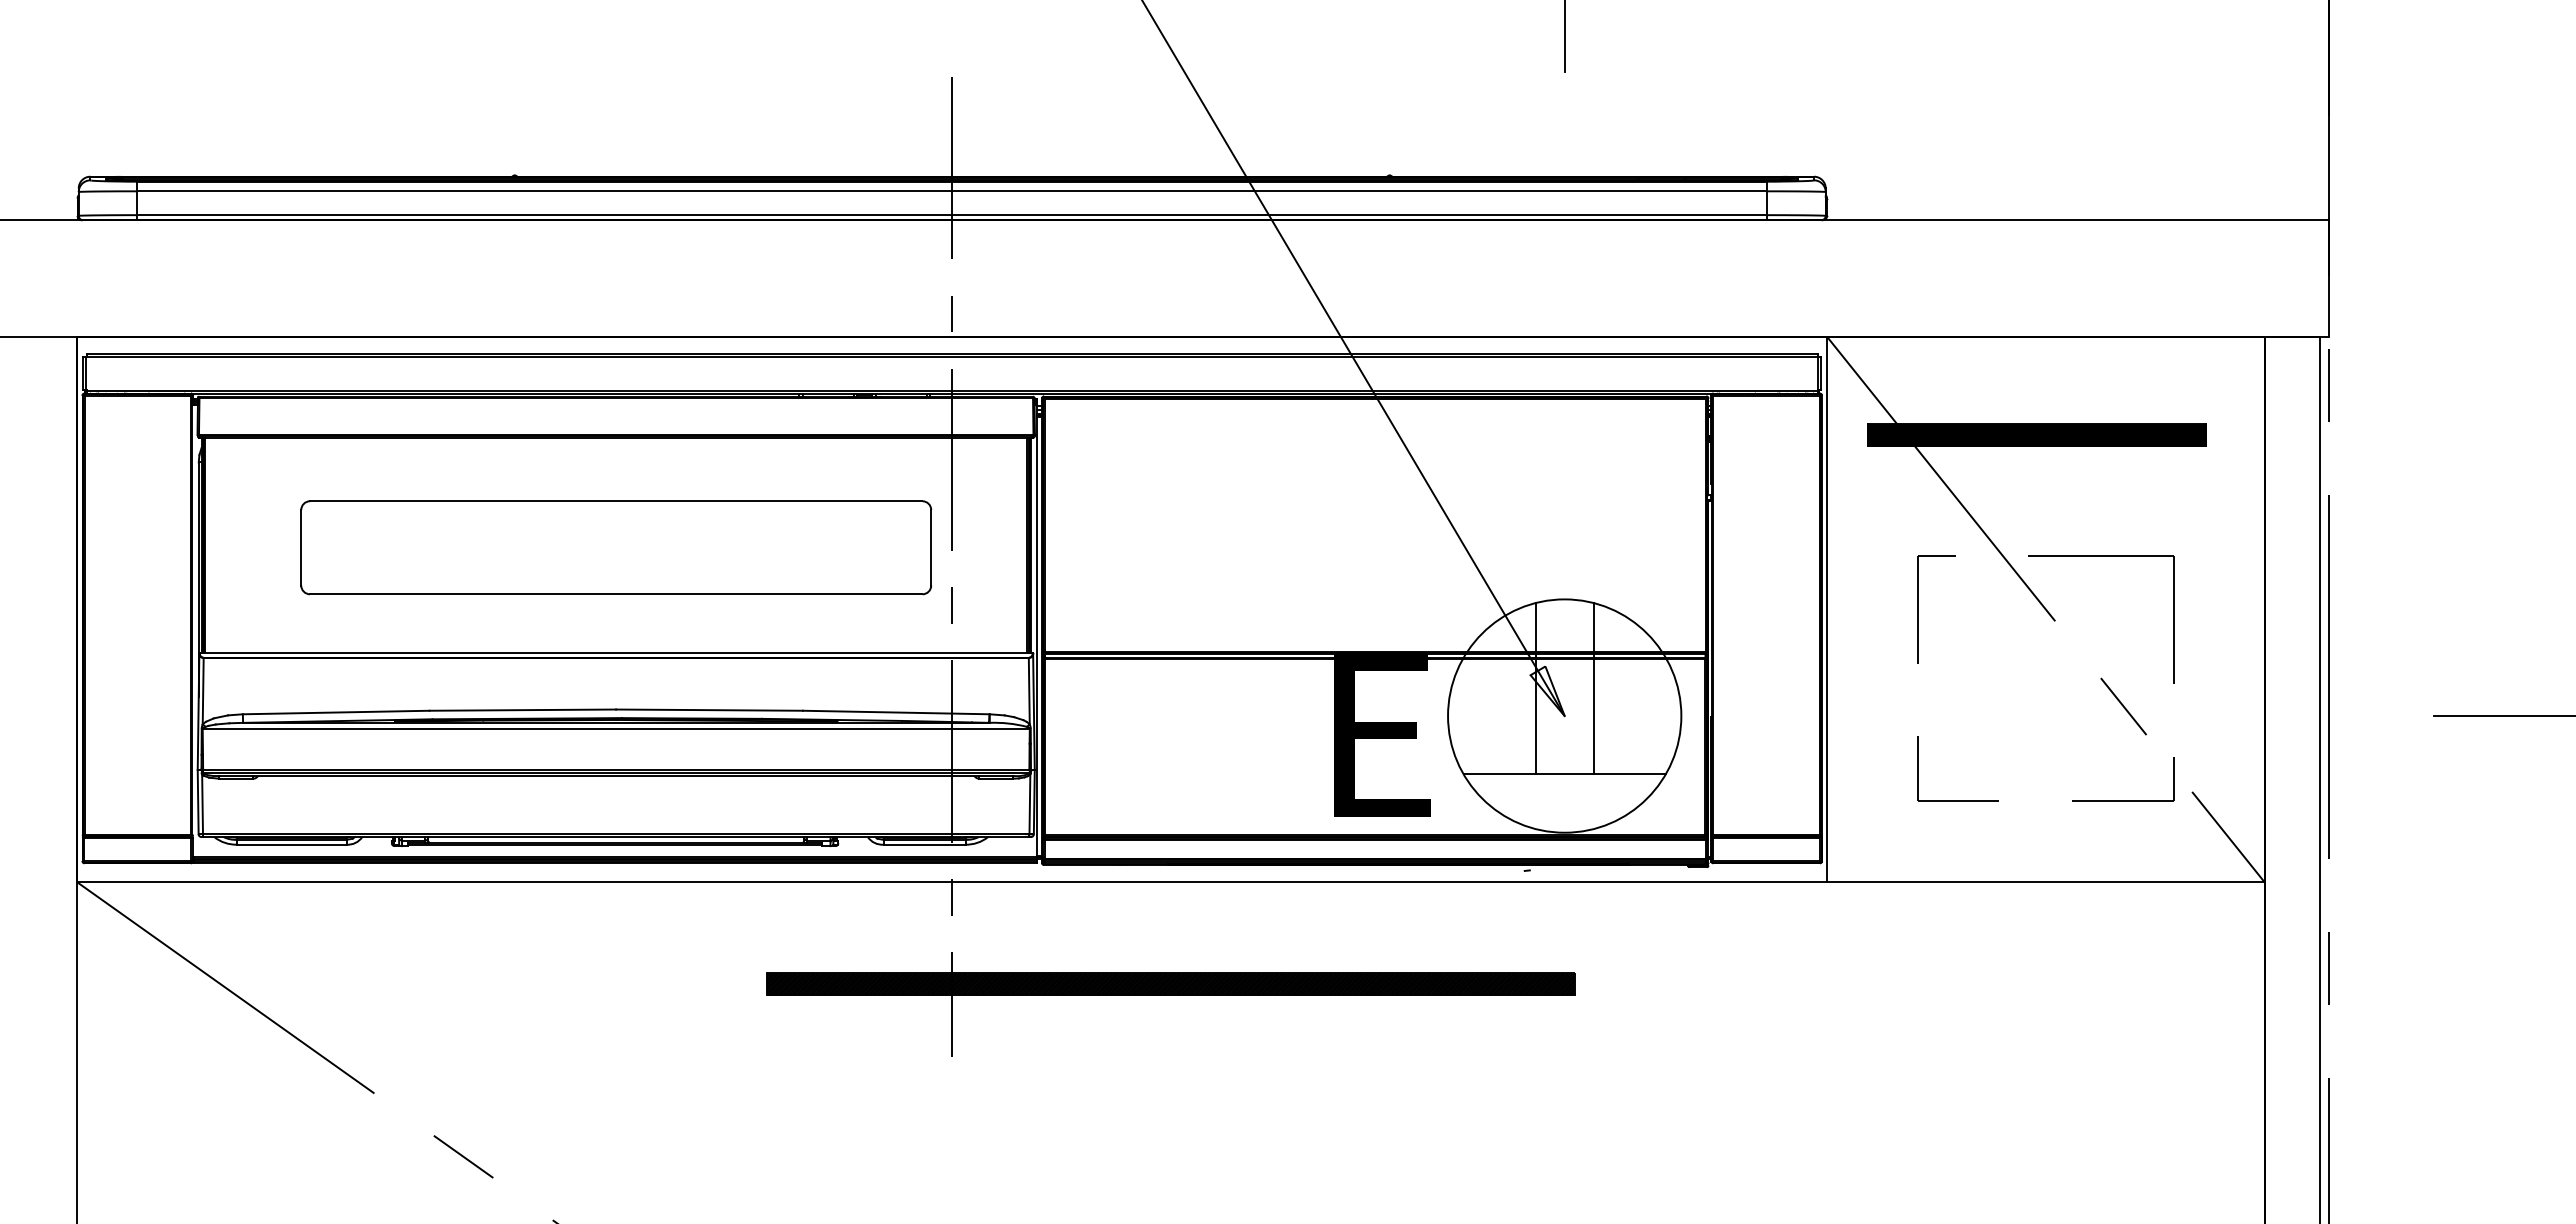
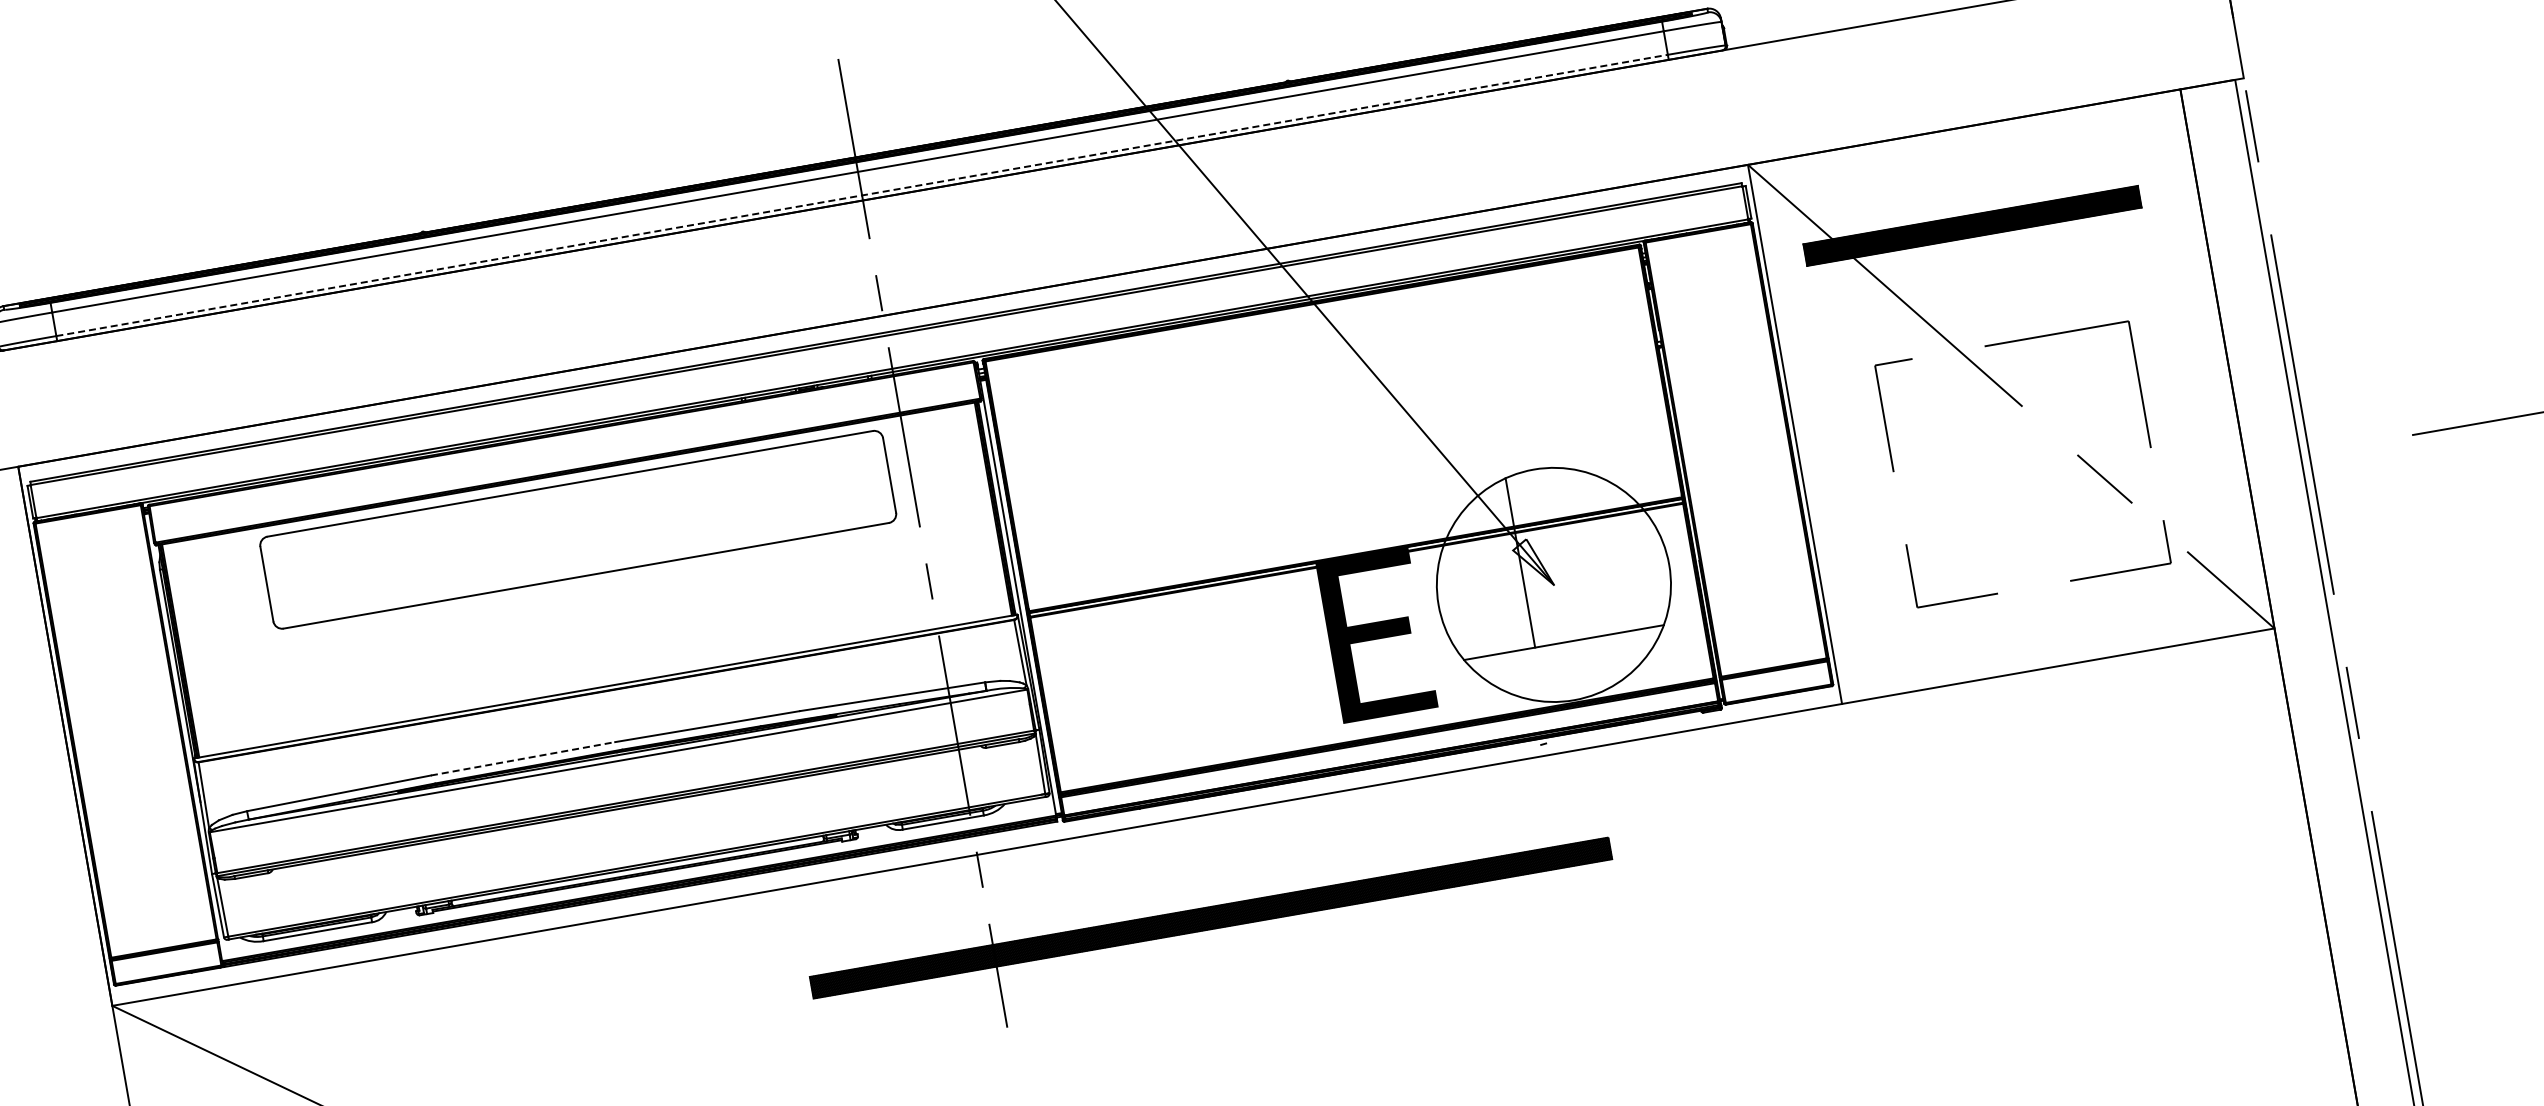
line: (952, 215) -> (862, 195), solid -> dashed
part: (616, 547) -> (578, 529), moved
line: (1593, 688) -> (1577, 552), removed
line: (523, 710) -> (523, 759), solid -> dashed

